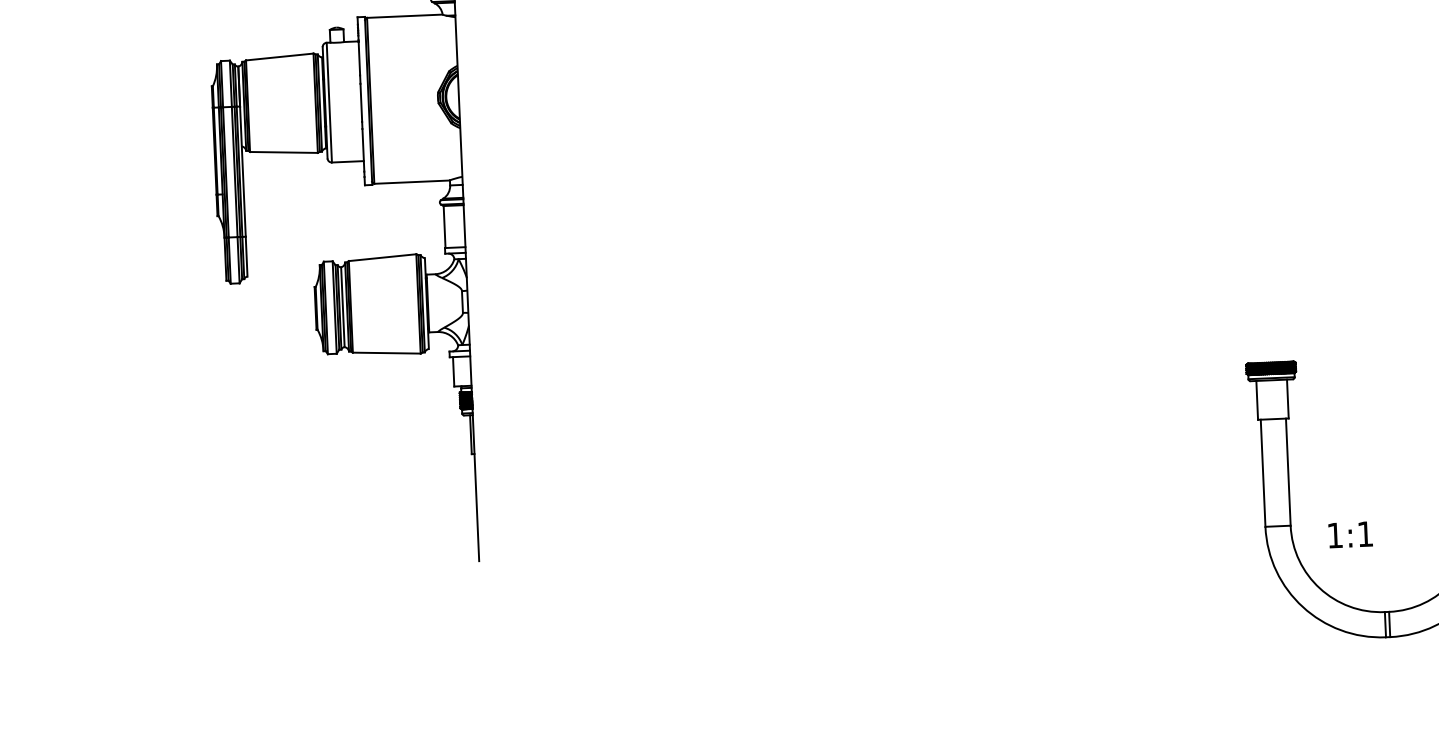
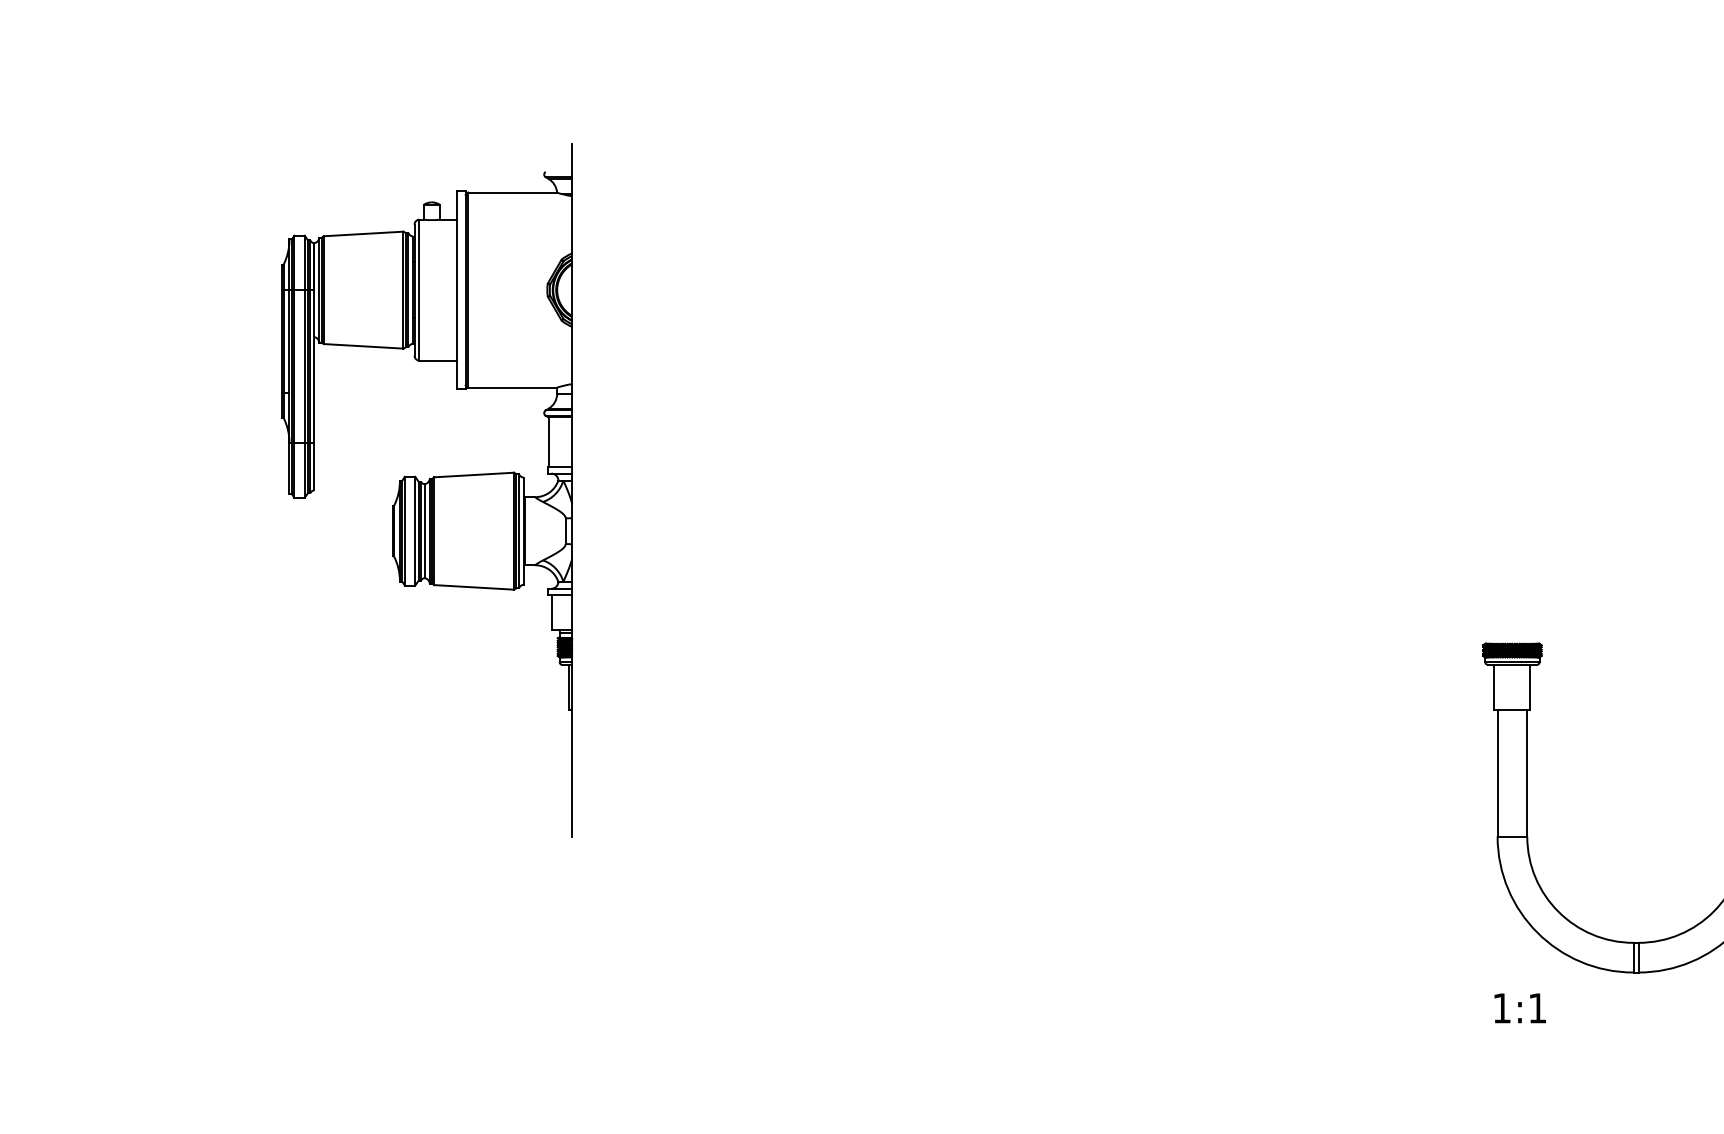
text: (1349, 535) -> (1519, 1008), moved

